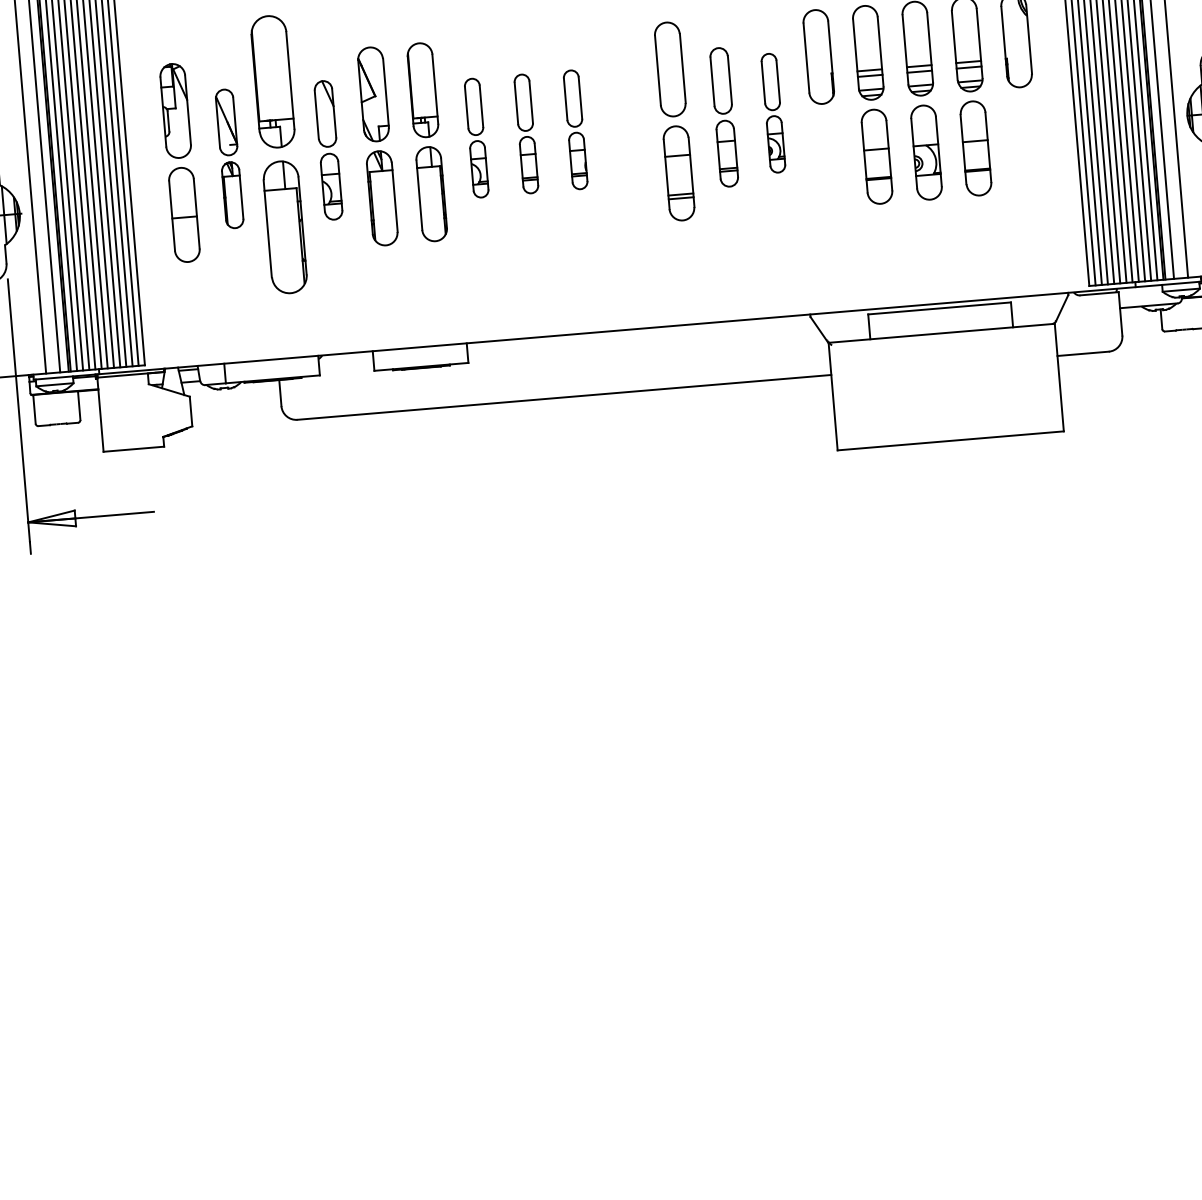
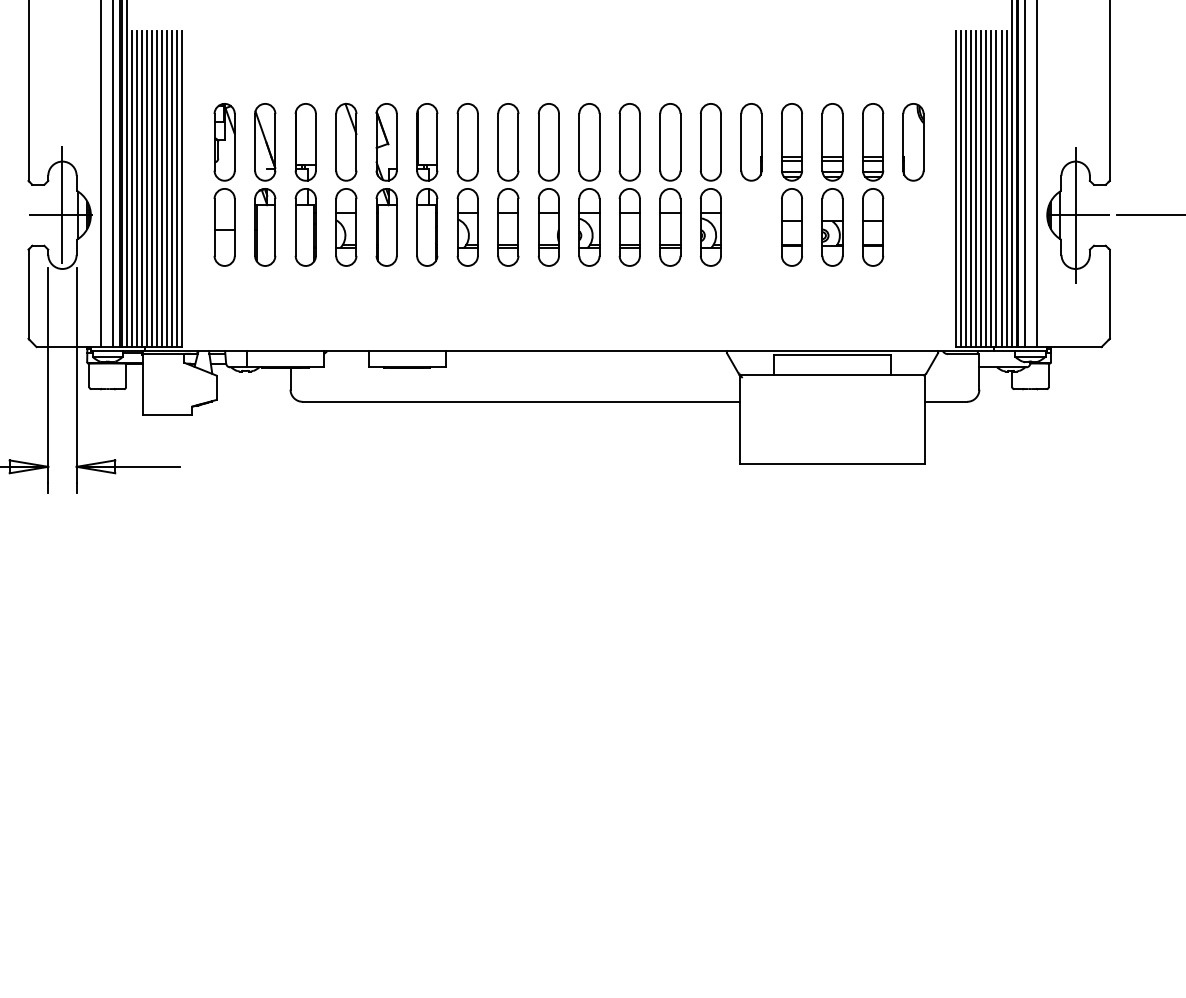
part: (773, 112) -> (710, 184), size x1.67
part: (724, 116) -> (670, 184), size x1.43
part: (625, 125) -> (589, 184), added
part: (575, 129) -> (548, 184), size x1.67
part: (526, 133) -> (508, 184), size x1.67
part: (476, 137) -> (467, 184), size x1.67
part: (328, 150) -> (346, 184), size x1.43
part: (278, 154) -> (305, 184), size x0.71
part: (229, 158) -> (265, 184), size x1.43

